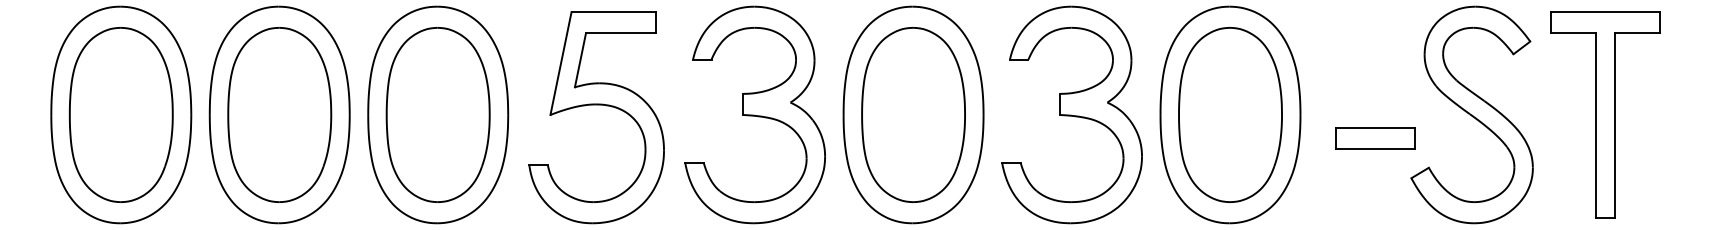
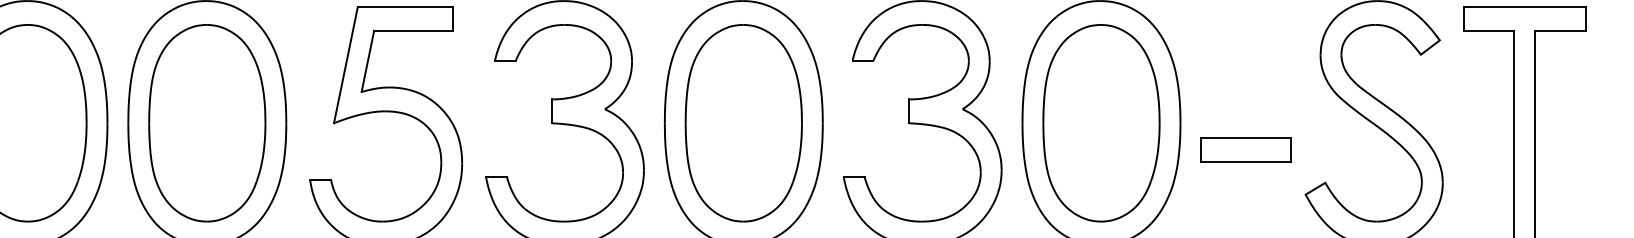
part: (1375, 138) -> (1245, 149), moved

